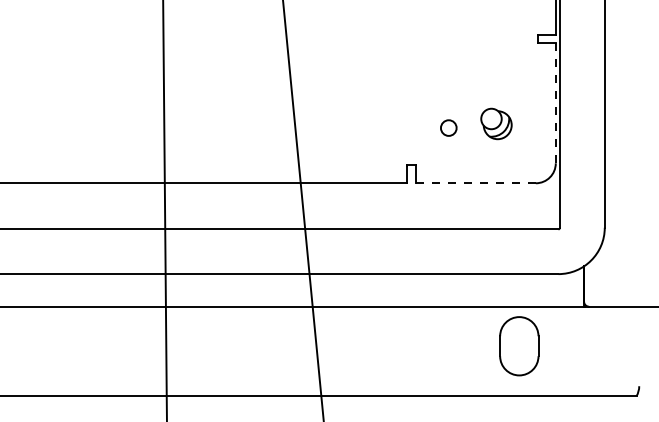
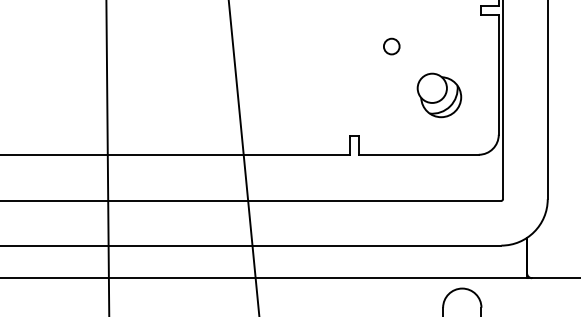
line: (555, 103) -> (498, 74), dashed -> solid
part: (496, 123) -> (439, 94), size x1.43
circle: (448, 127) -> (391, 45), moved
line: (475, 183) -> (418, 154), dashed -> solid

